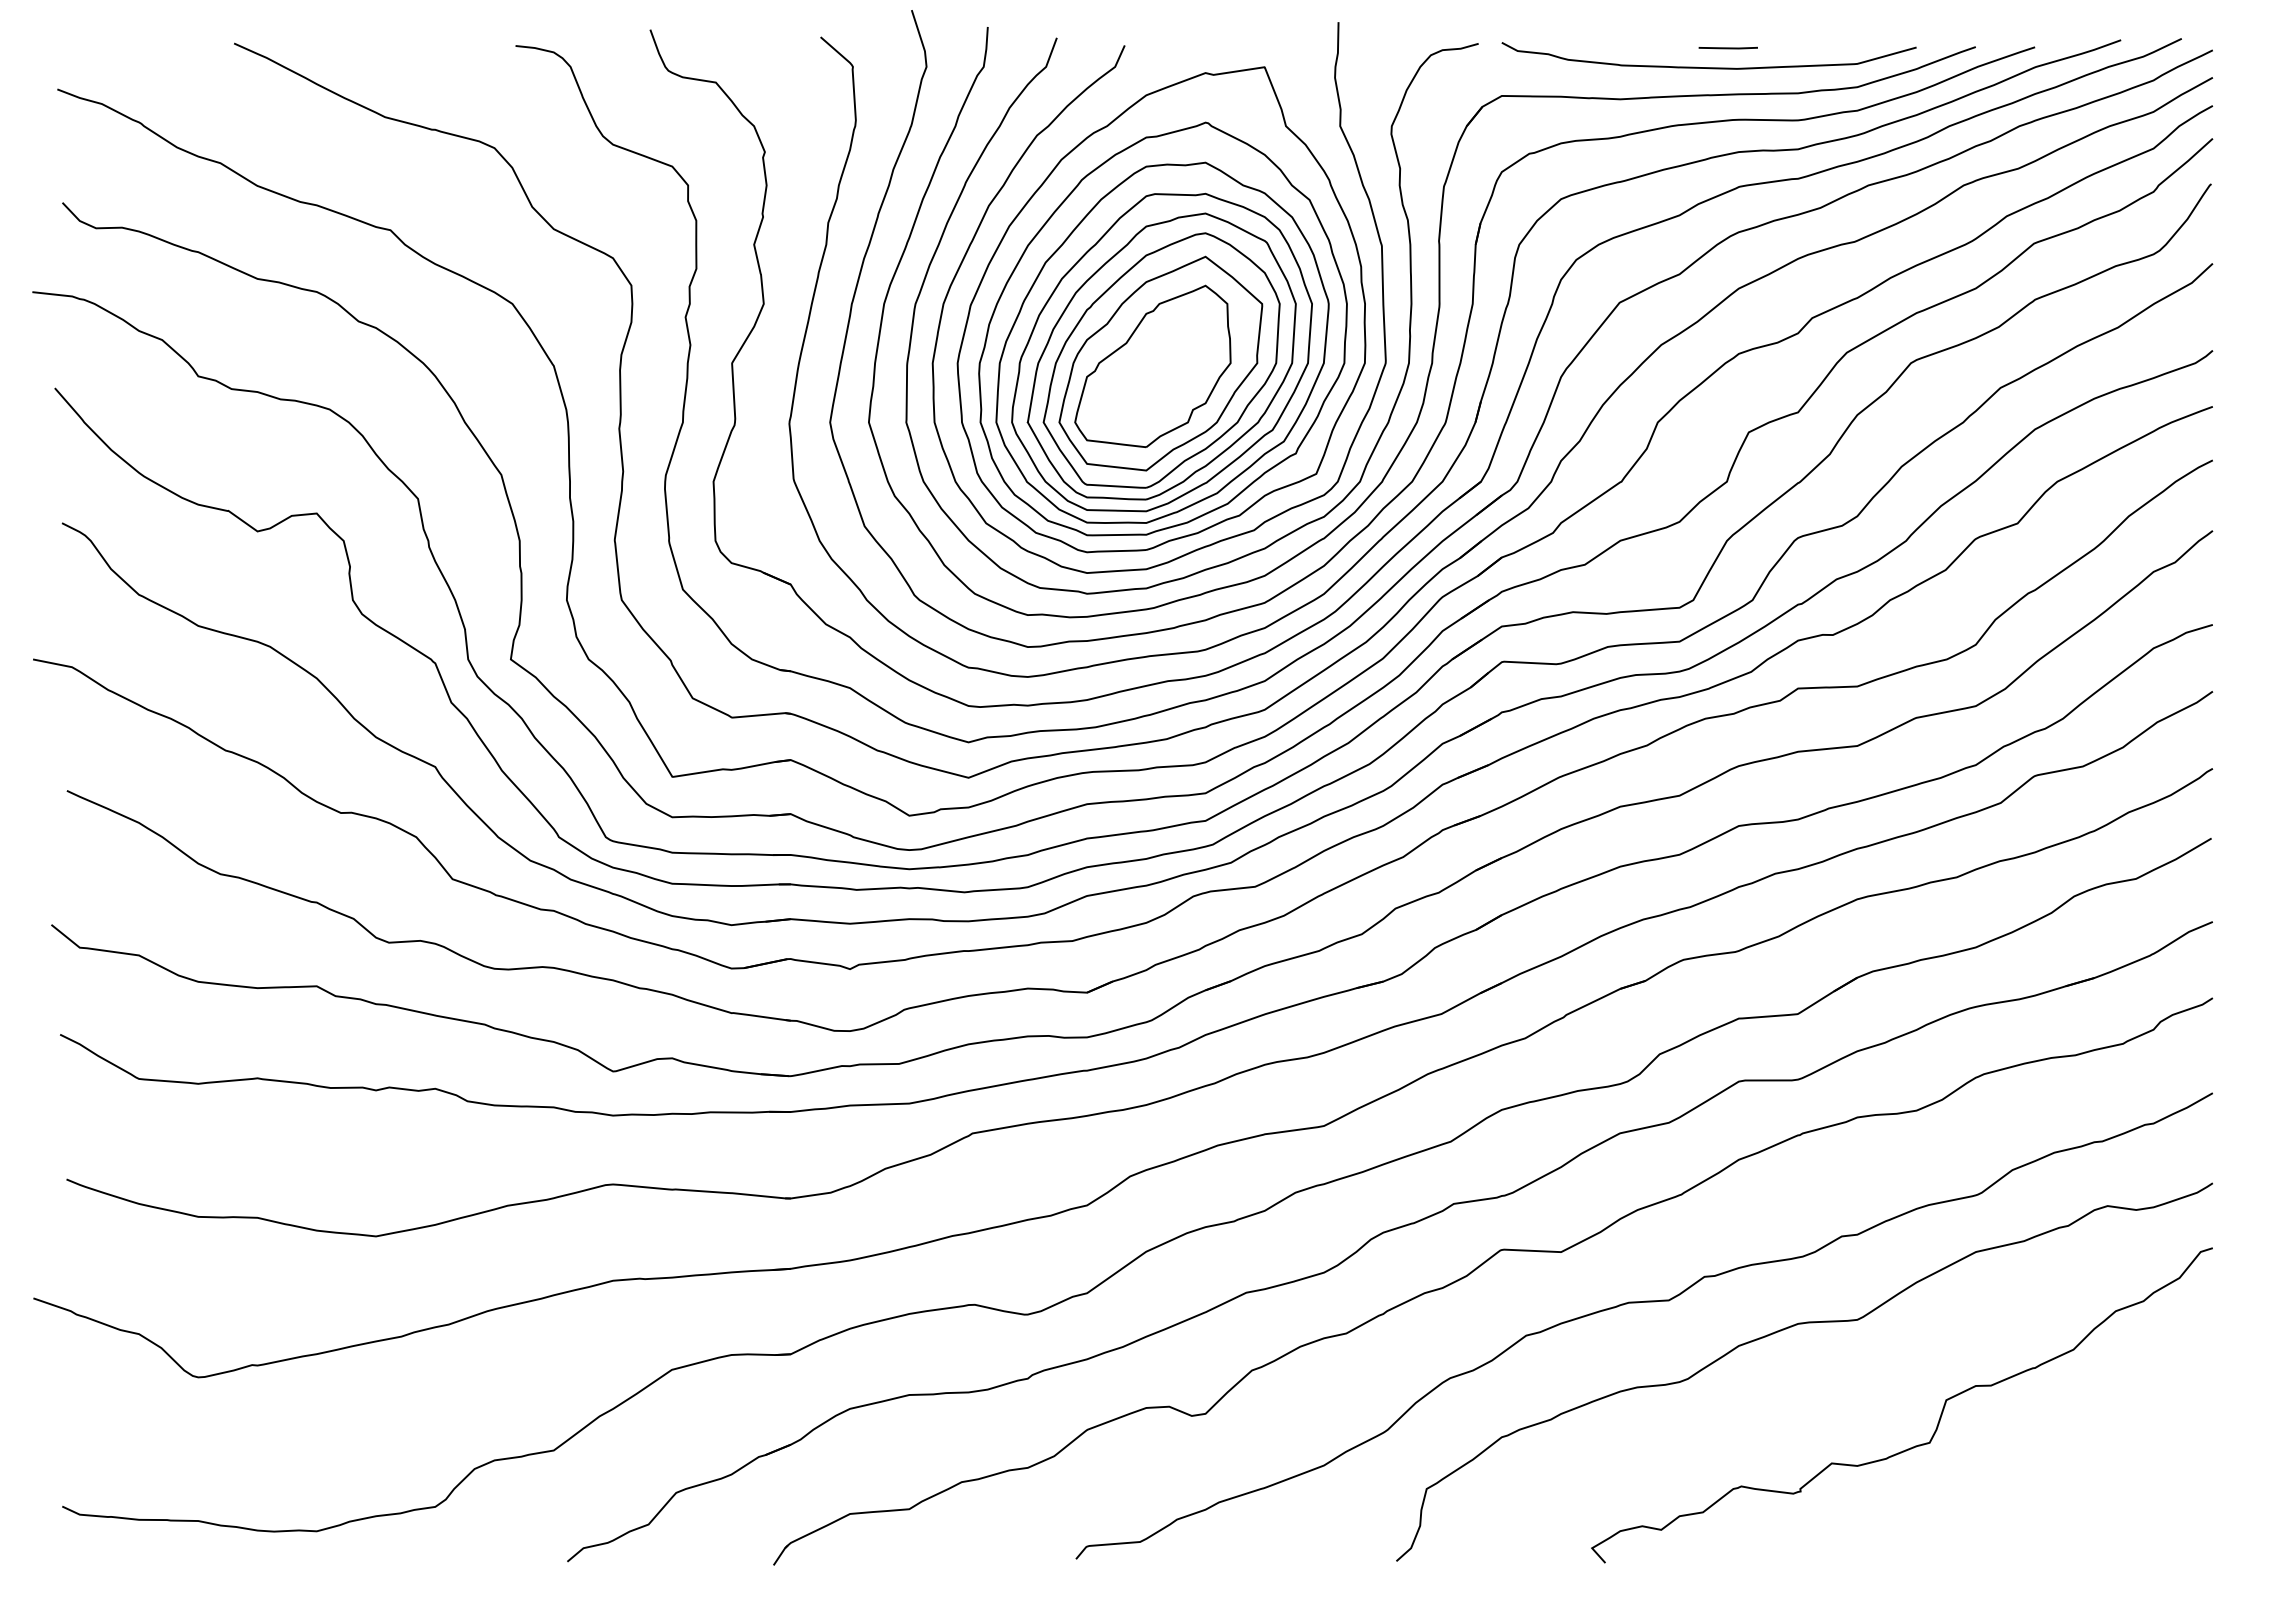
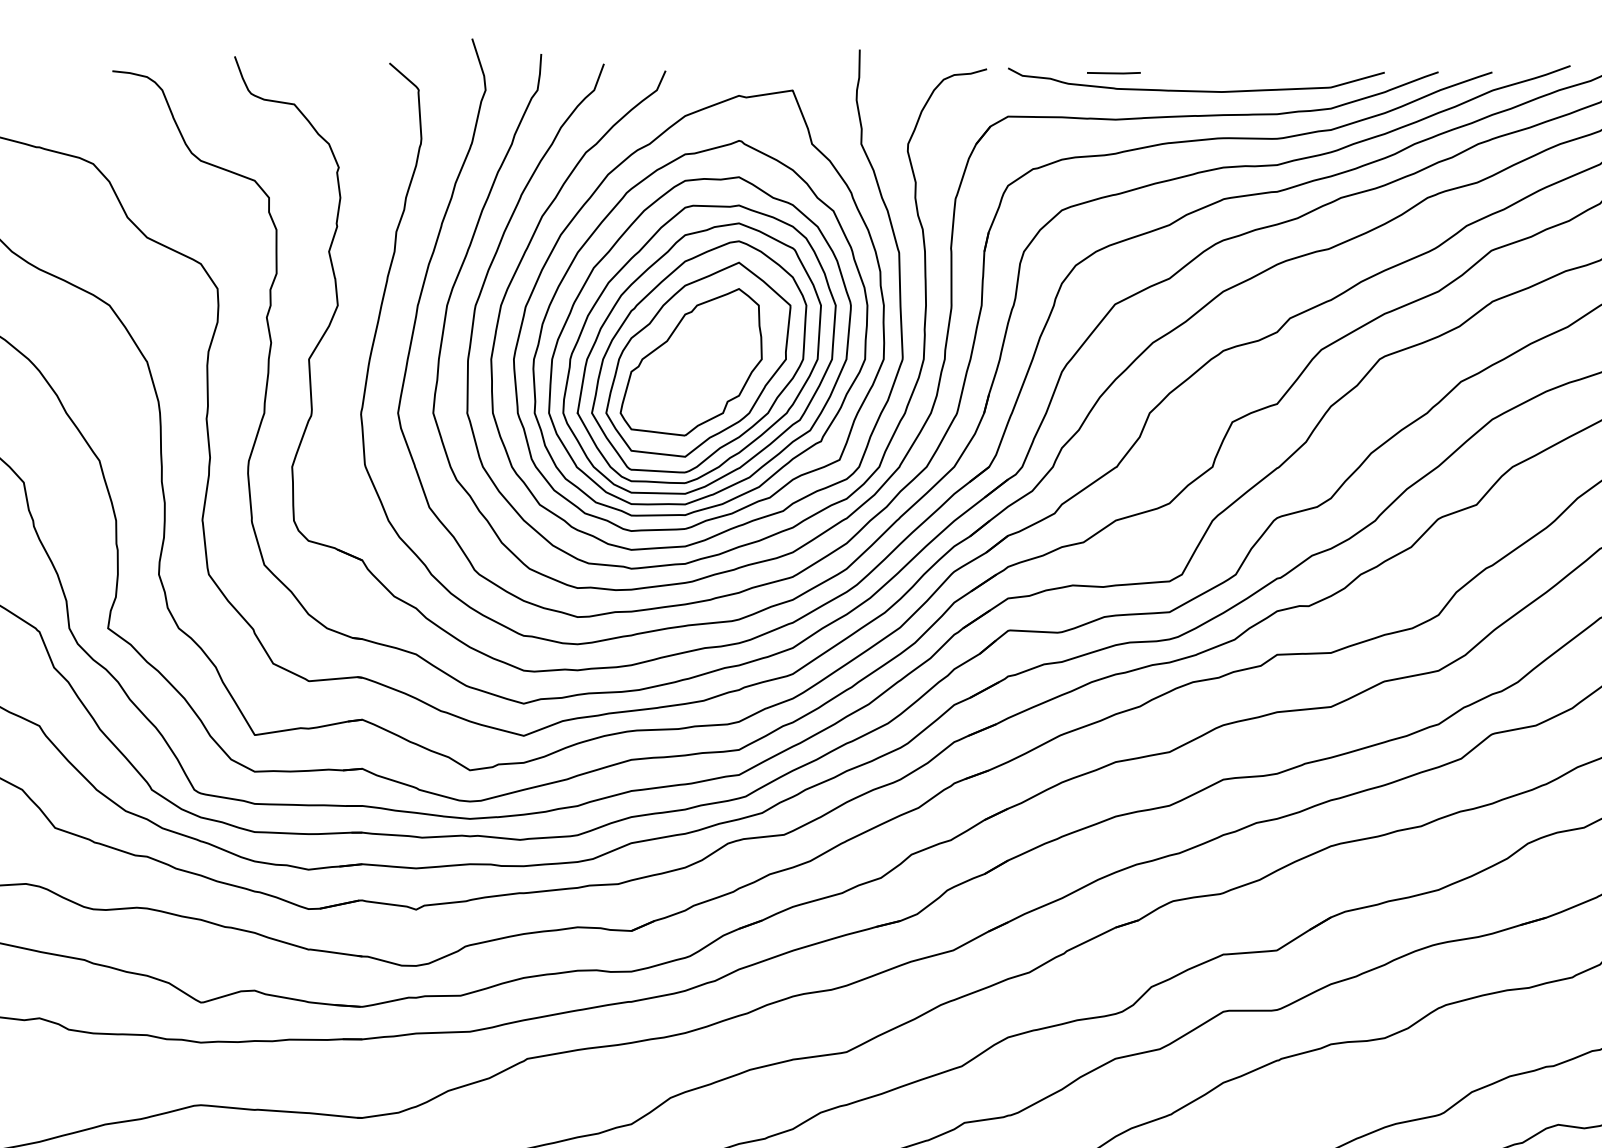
line: (1727, 47) -> (1113, 72), moved

